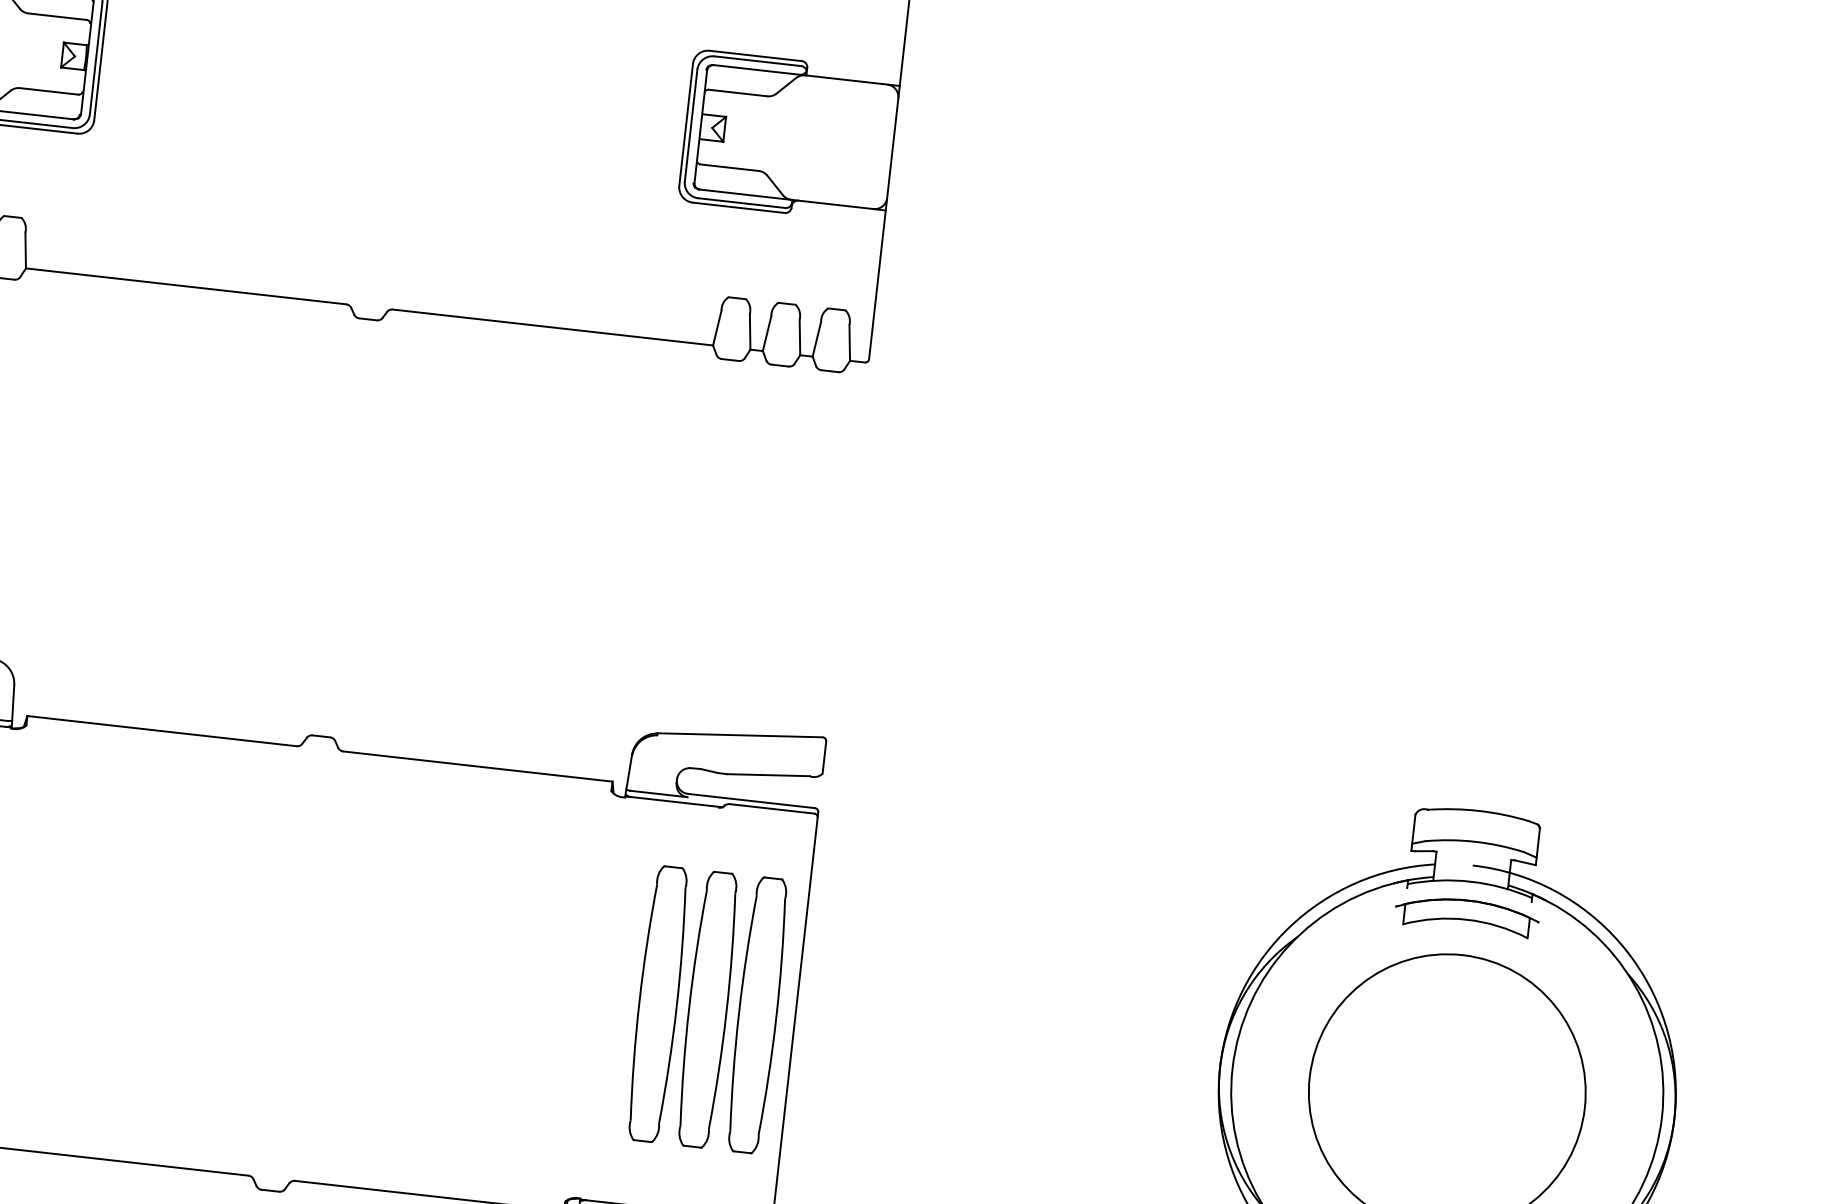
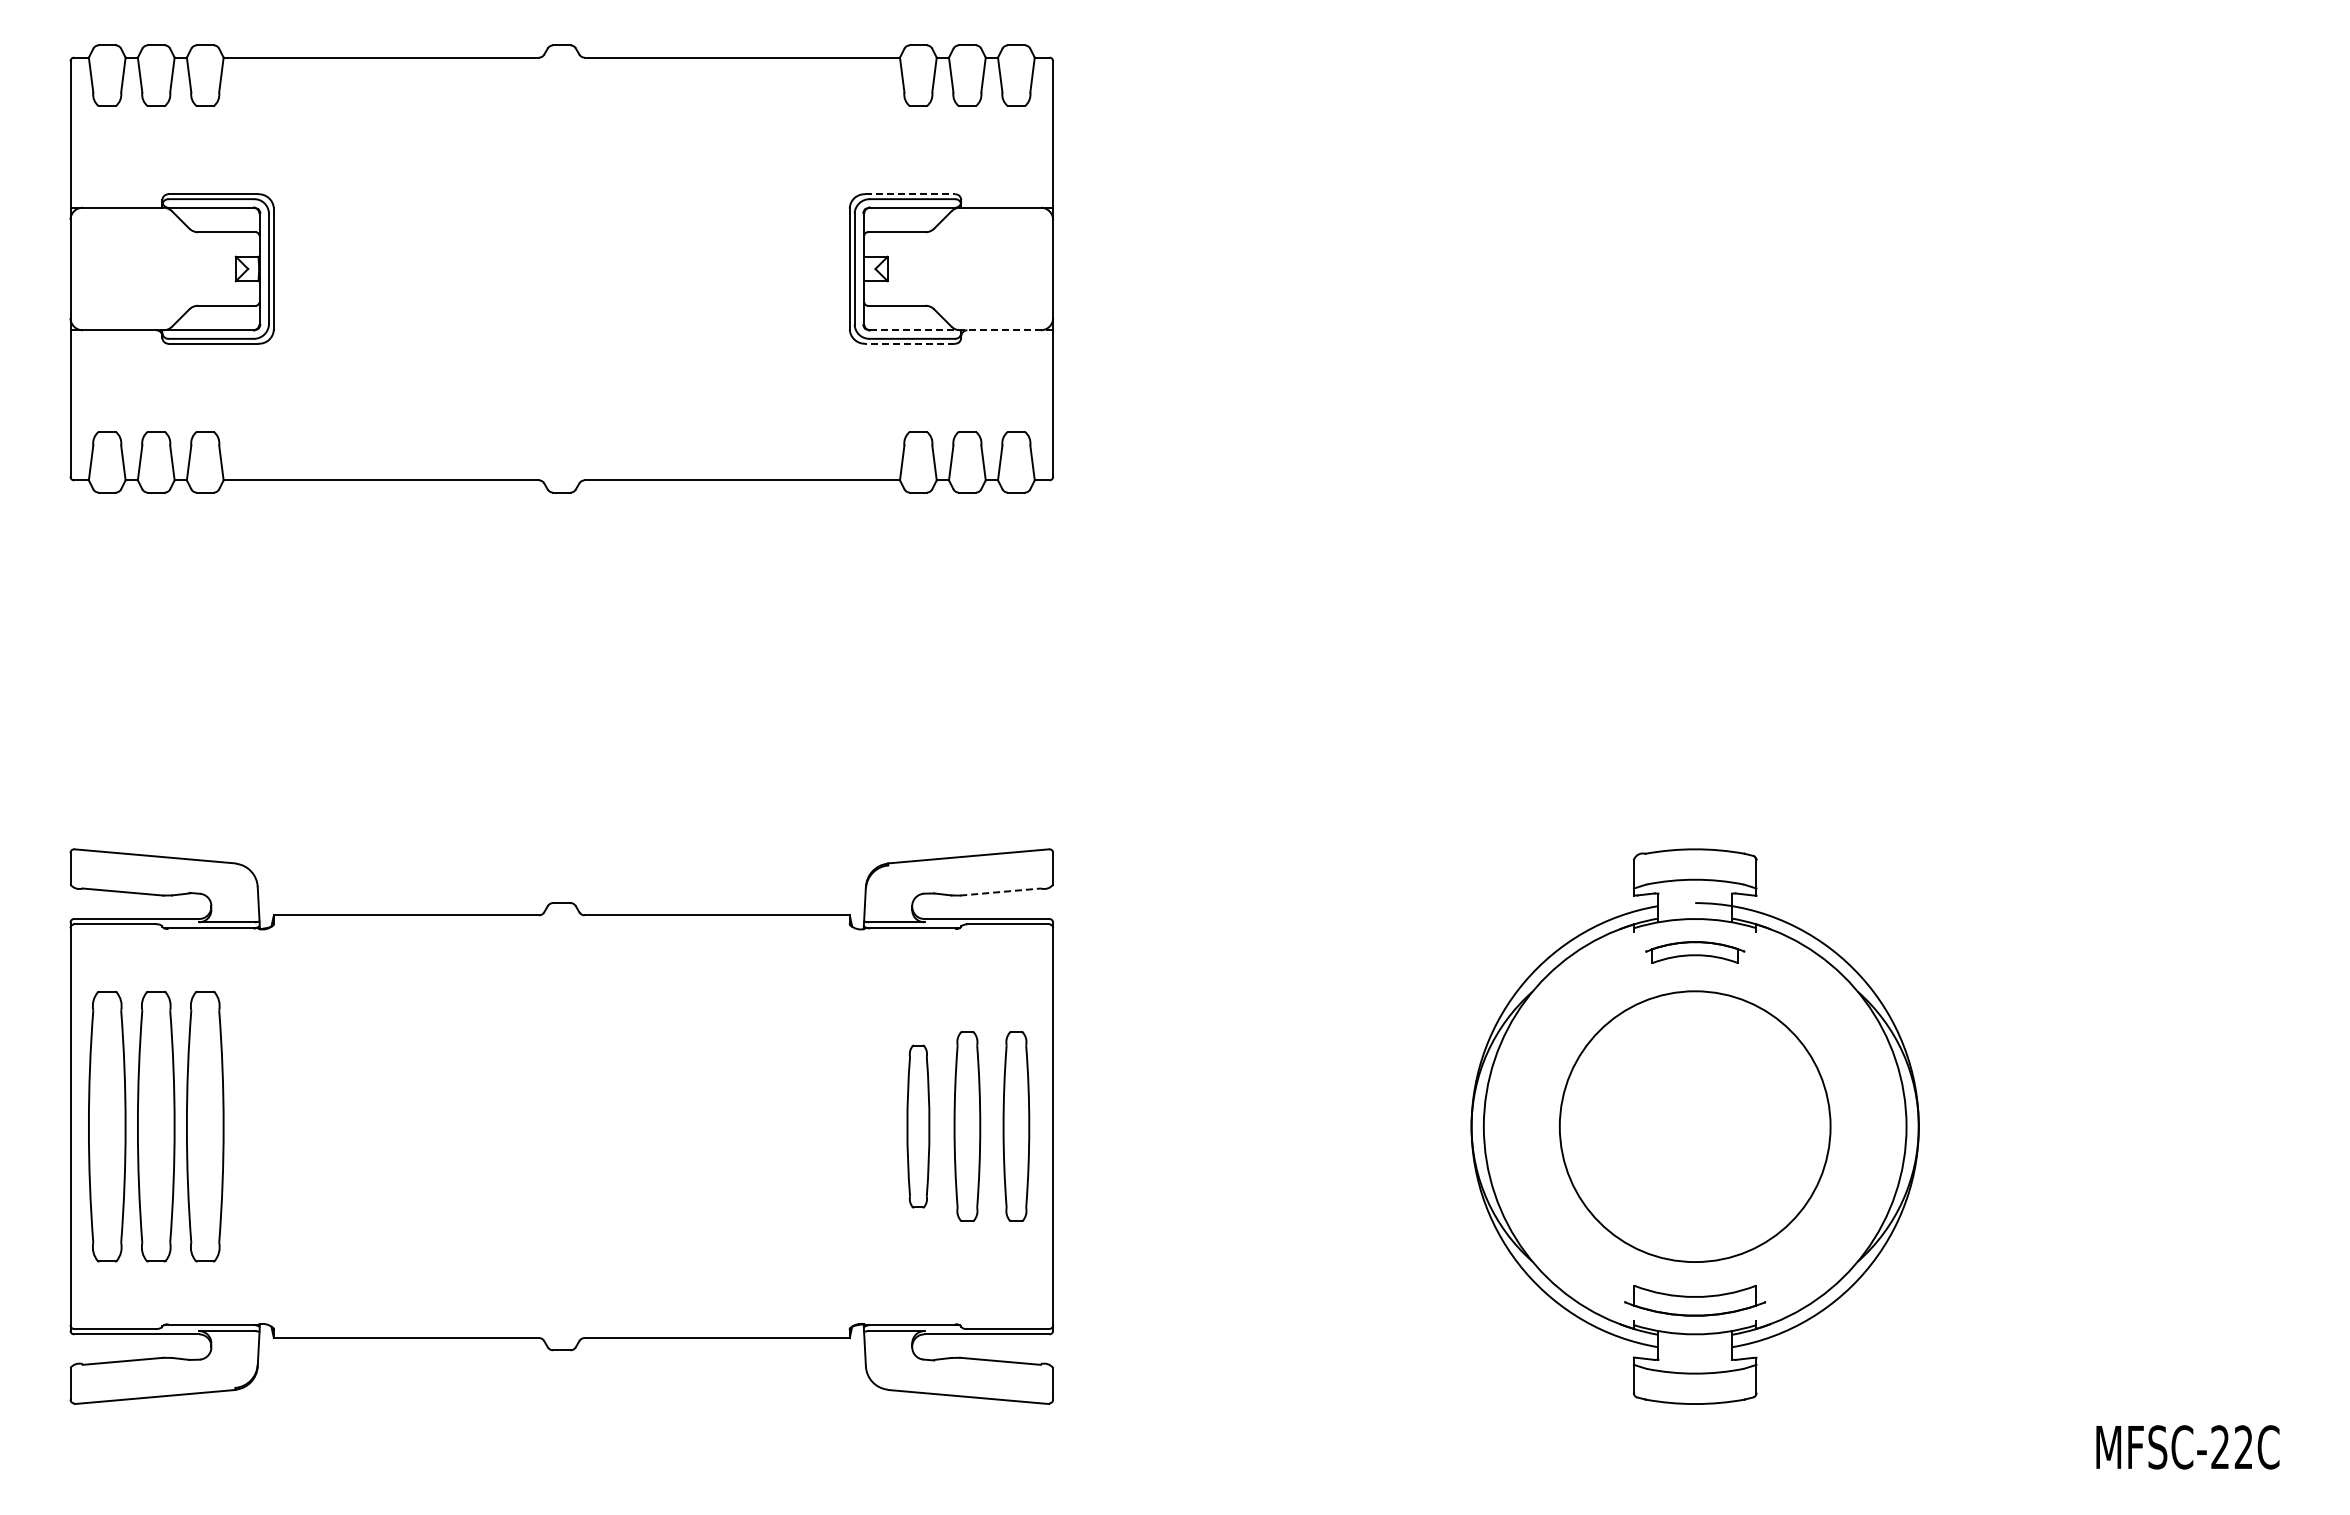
line: (756, 56) -> (910, 194), solid -> dashed
line: (793, 200) -> (962, 330), solid -> dashed
line: (739, 207) -> (910, 343), solid -> dashed
line: (768, 775) -> (1000, 892), solid -> dashed
part: (1467, 915) -> (1695, 952), size x0.7
part: (658, 1004) -> (918, 1126), size x0.6
part: (708, 1009) -> (967, 1126), size x0.7
part: (757, 1015) -> (1016, 1126), size x0.7

